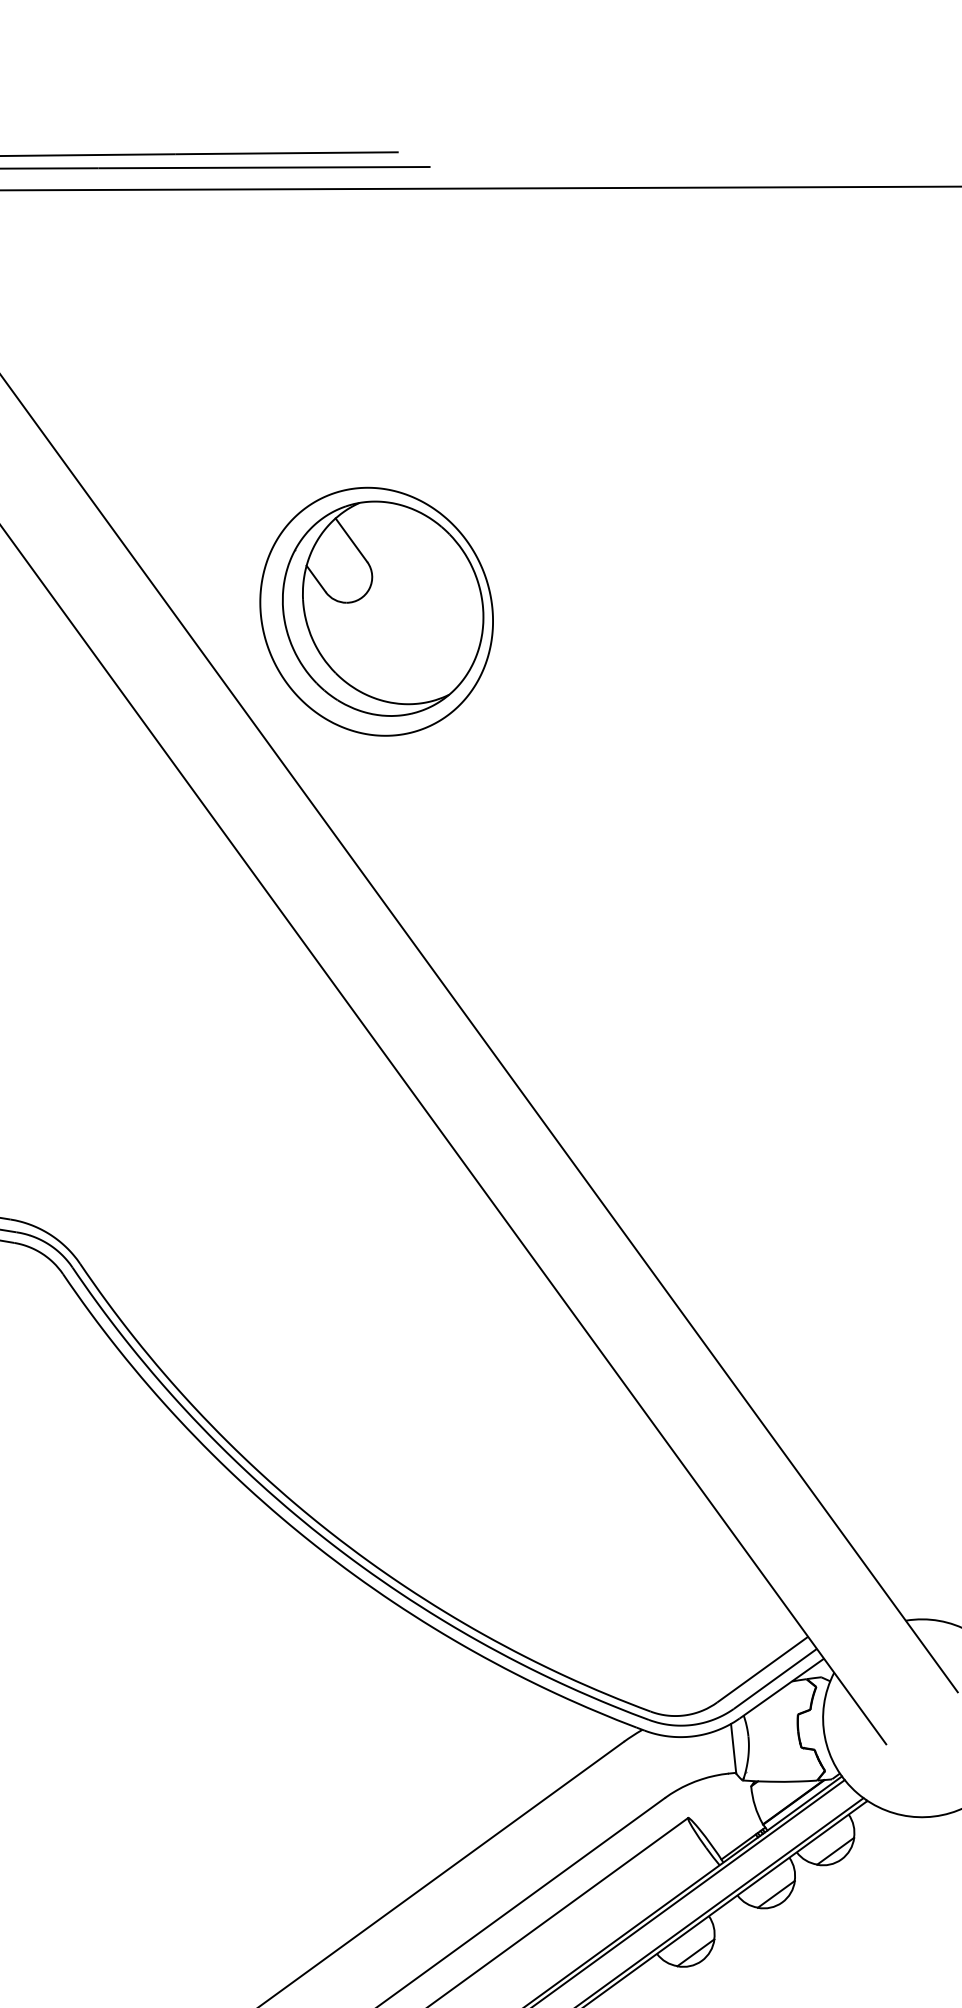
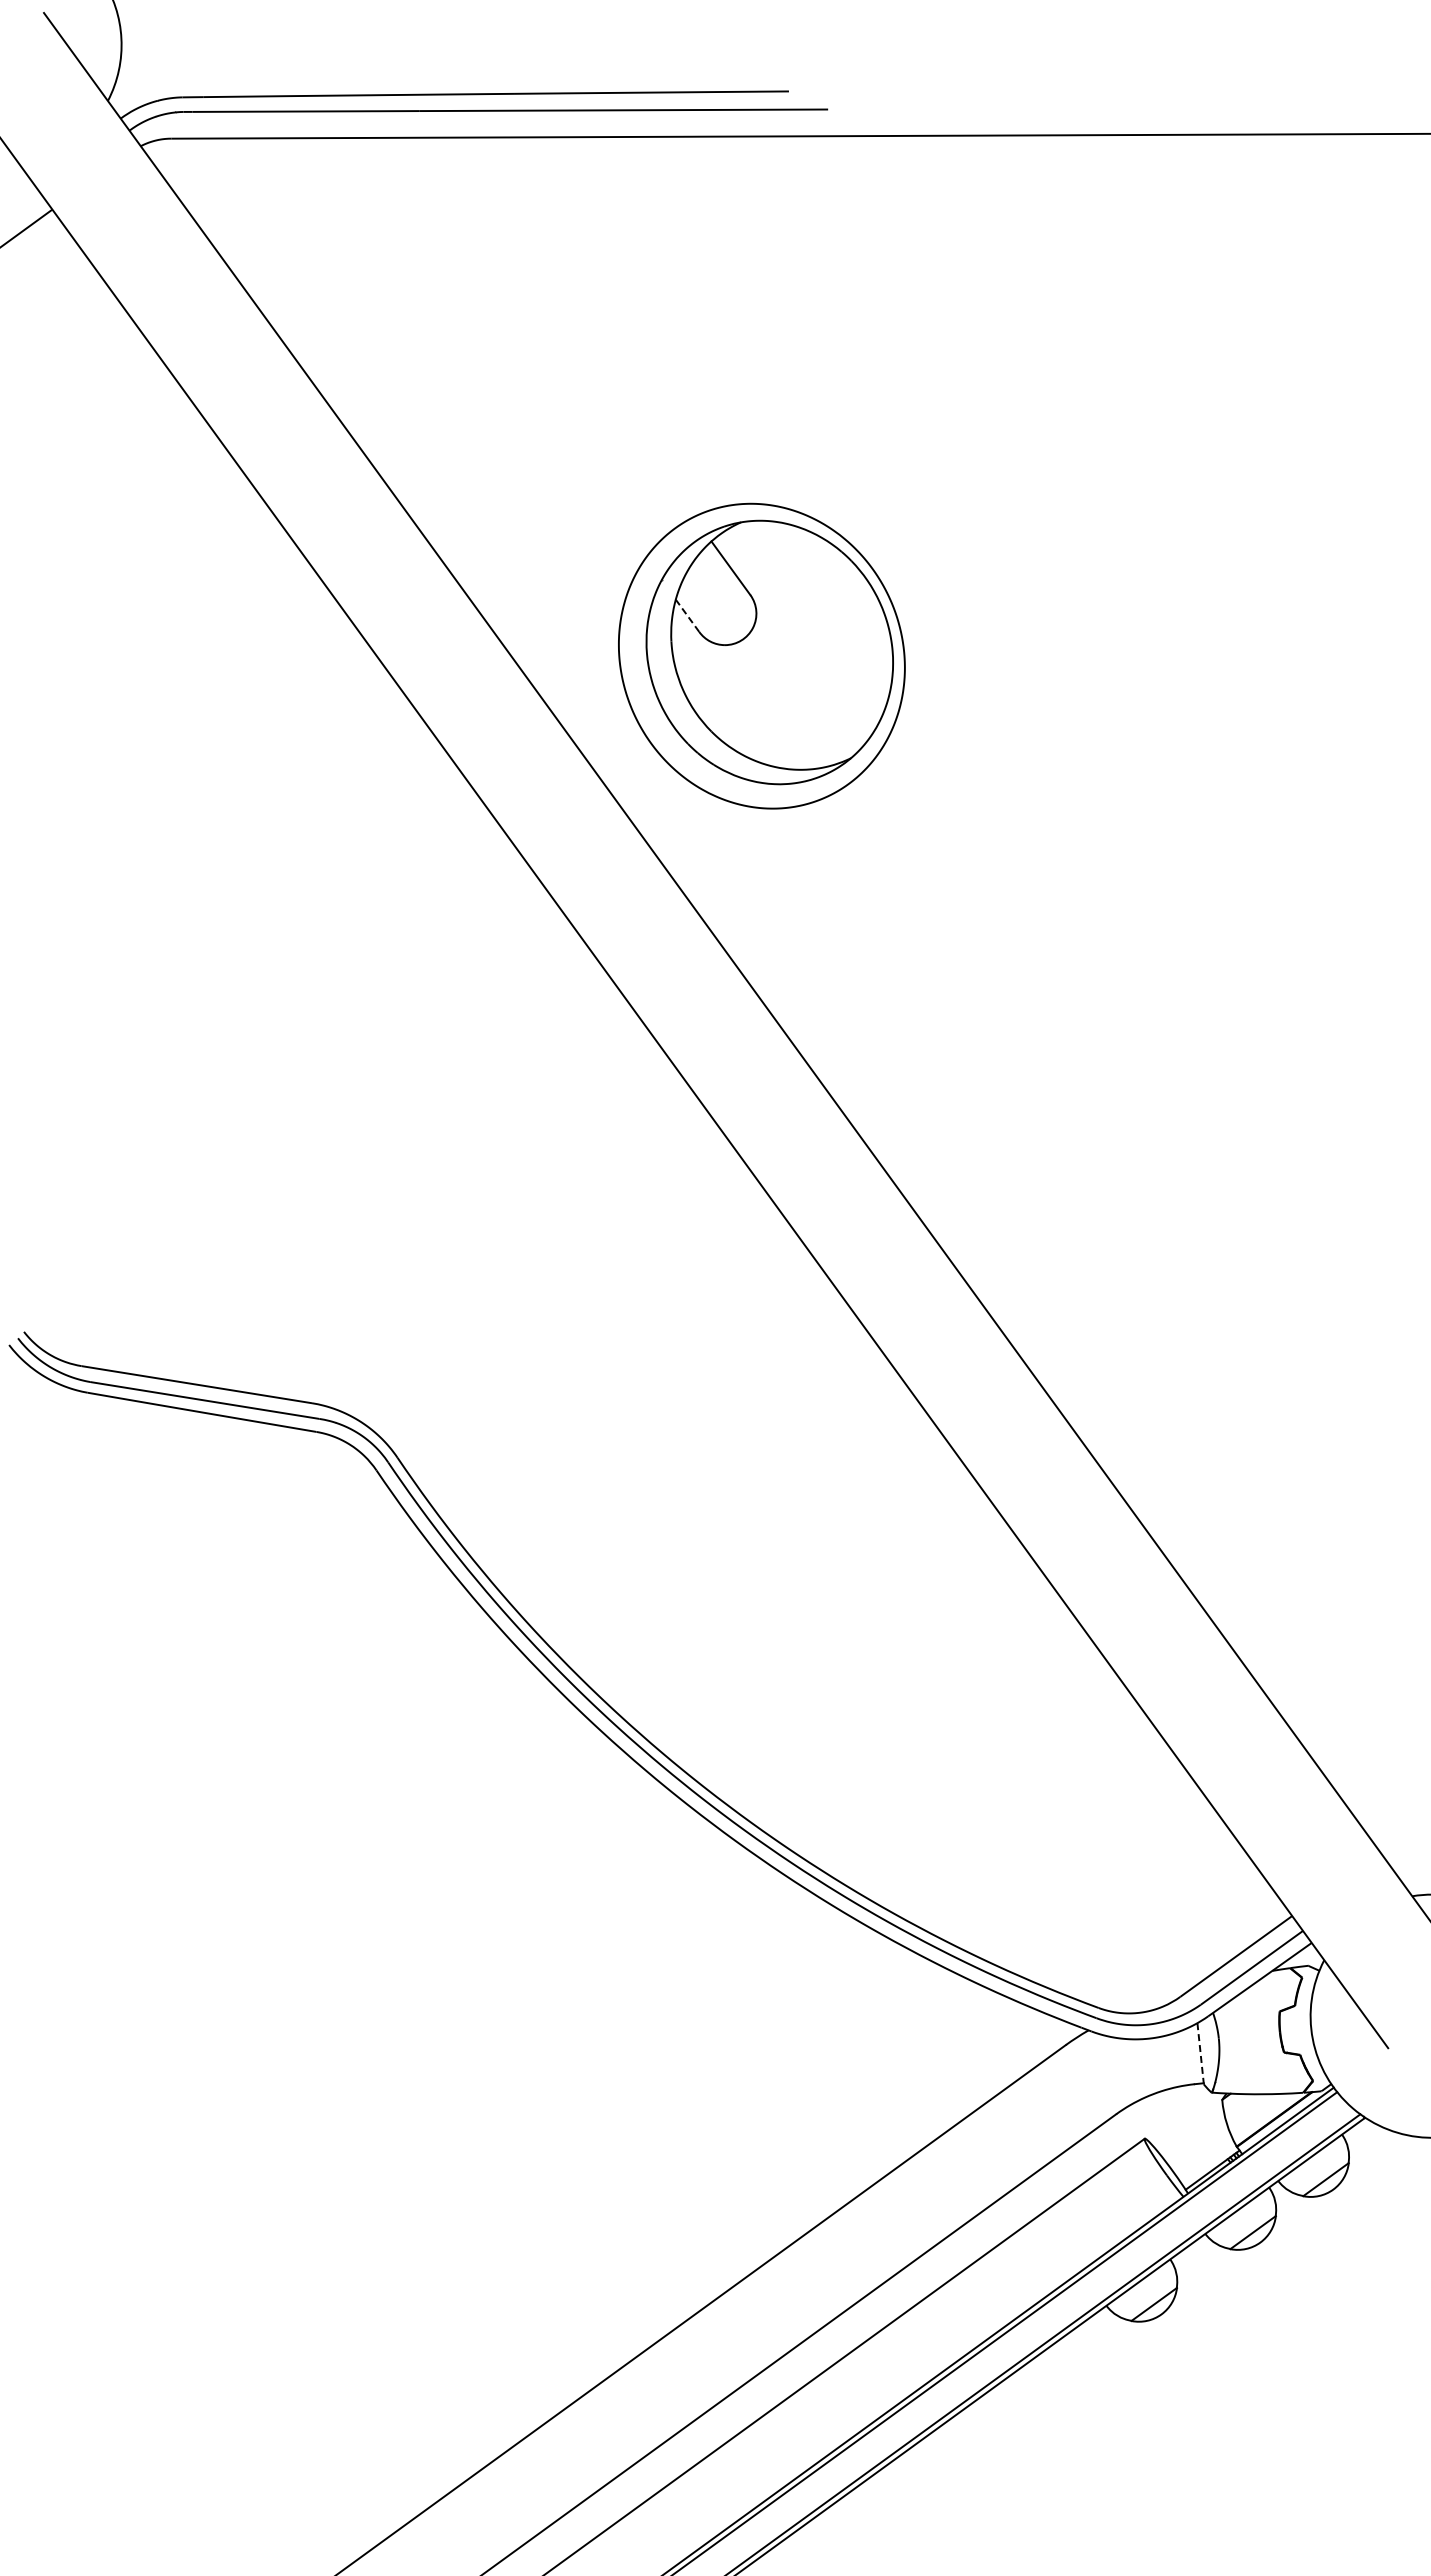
line: (316, 578) -> (687, 615), solid -> dashed
line: (733, 1748) -> (1200, 2053), solid -> dashed

